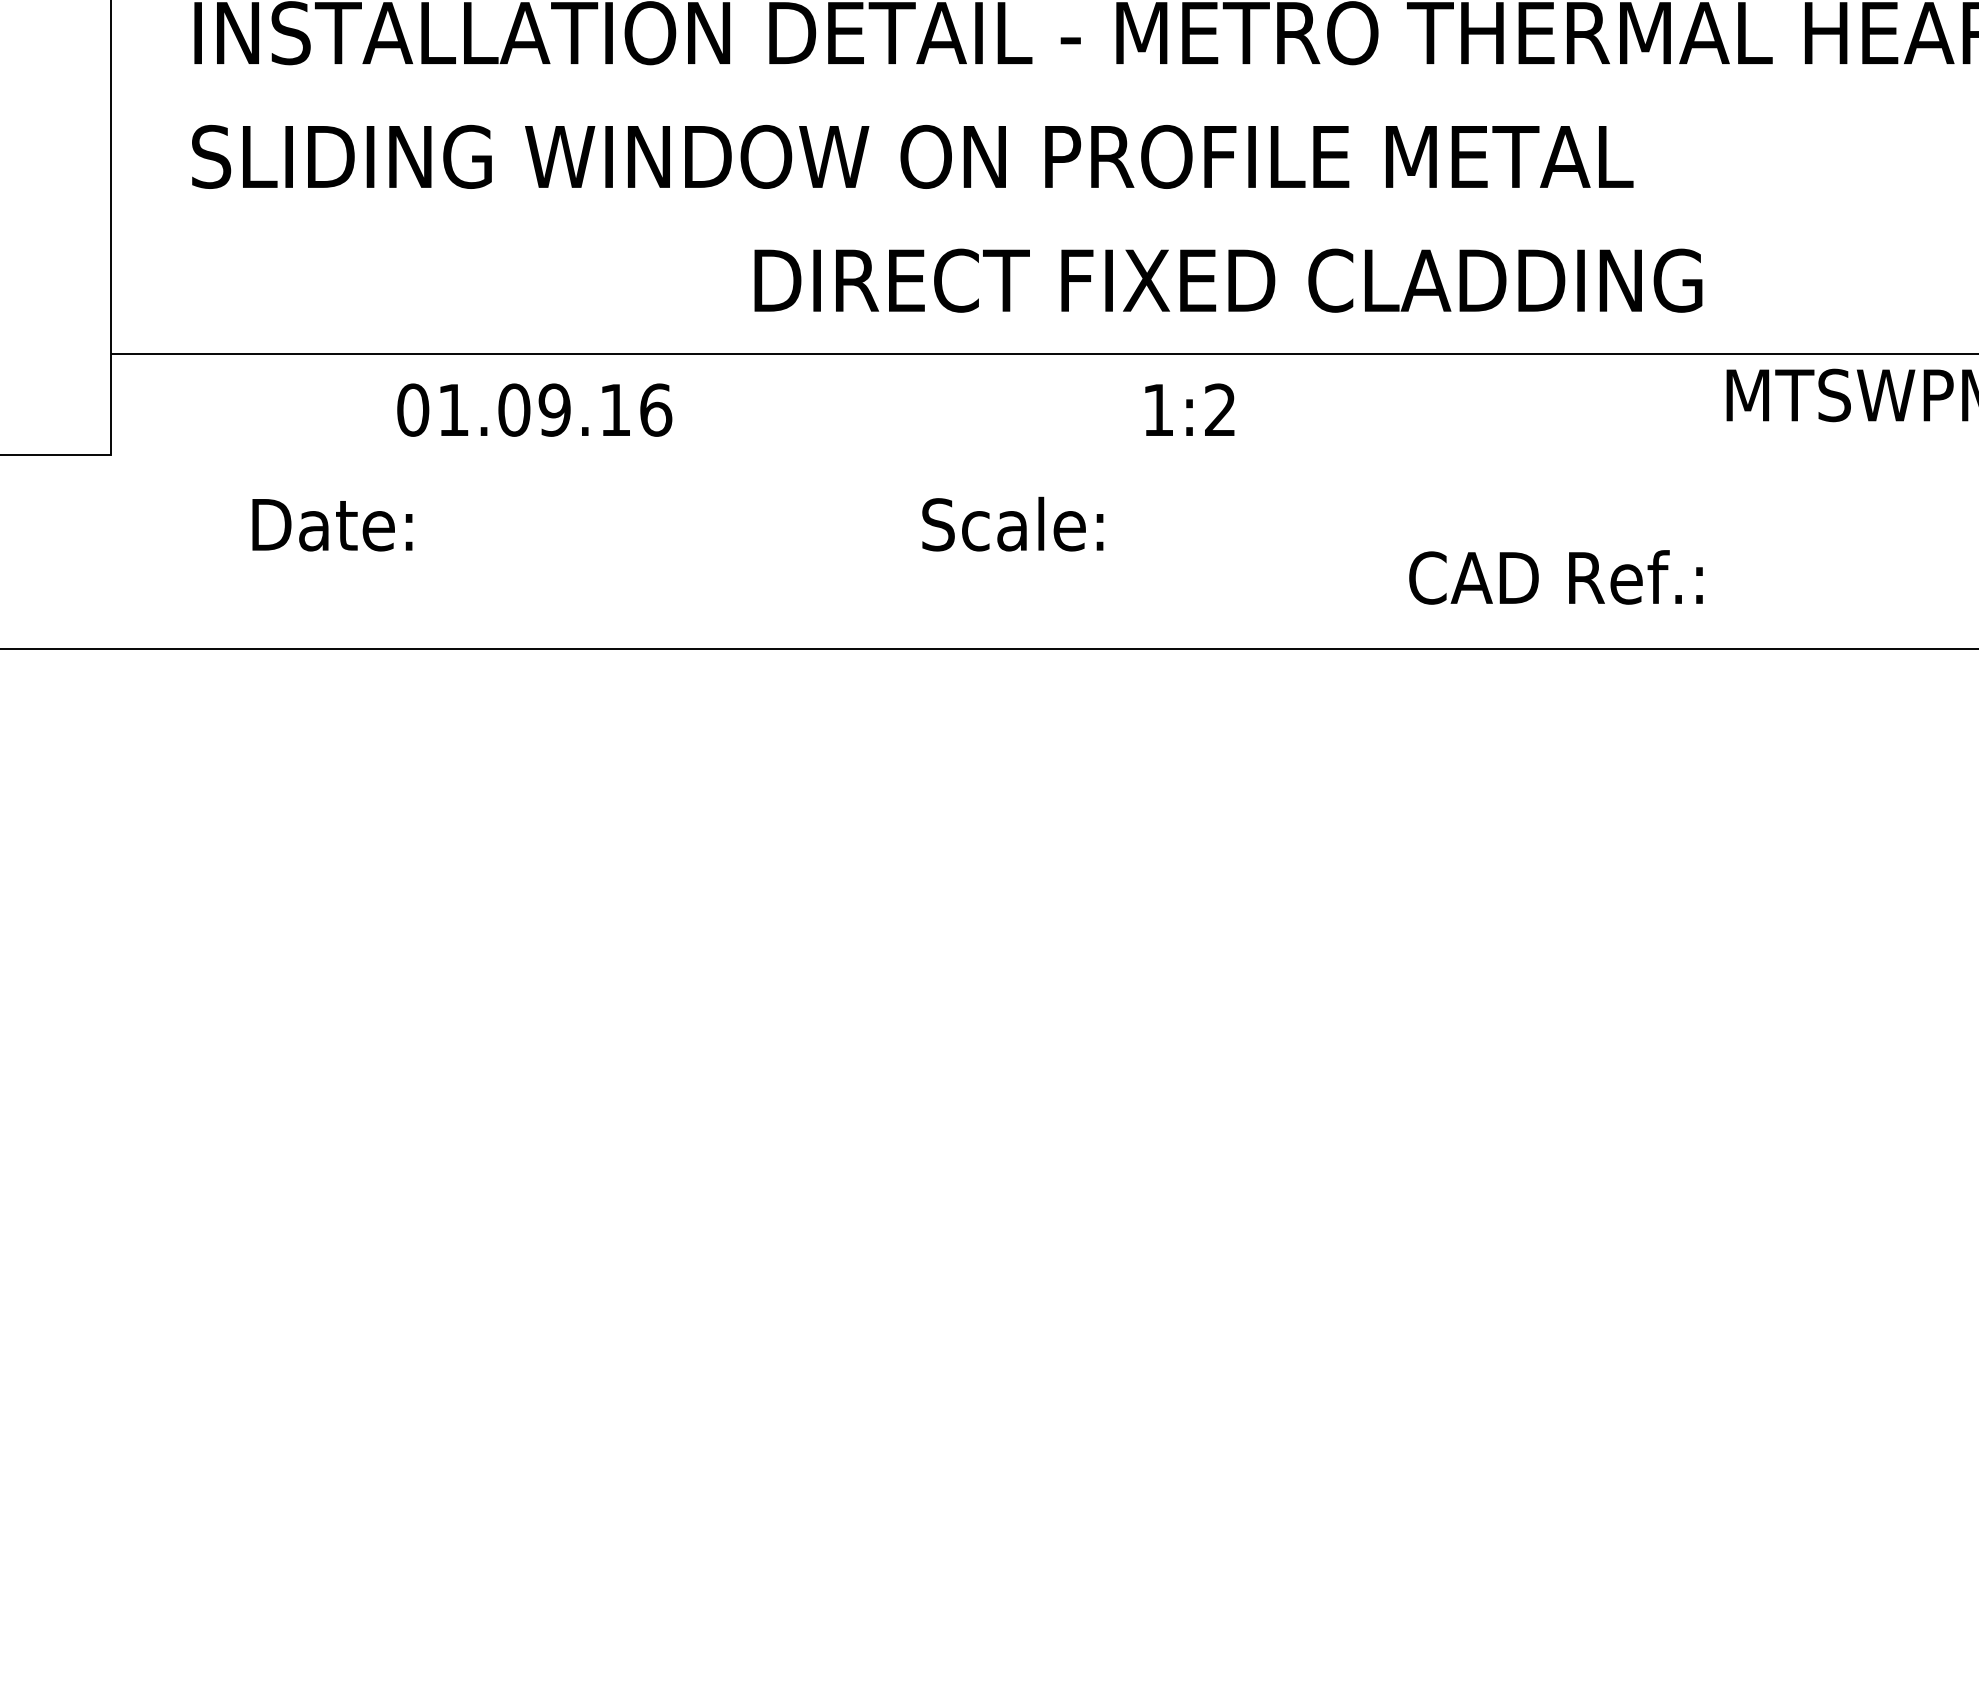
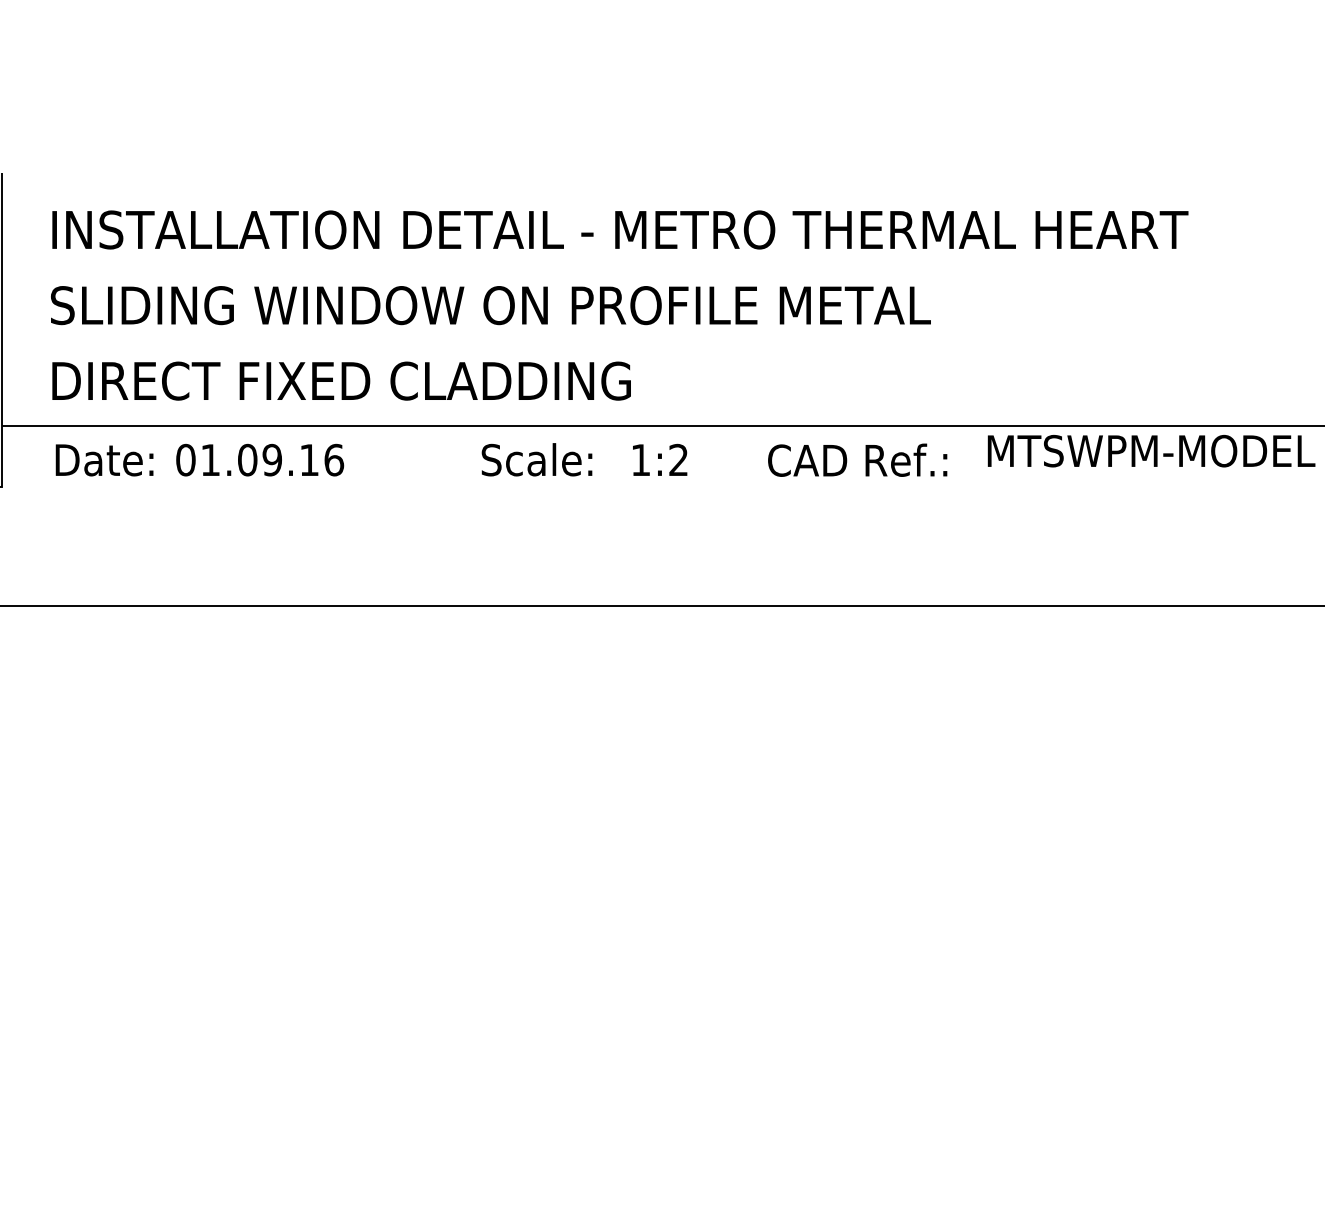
text: (1228, 279) -> (341, 380), moved
text: (1011, 523) -> (536, 459), moved
text: (332, 525) -> (104, 460), moved
text: (1555, 576) -> (857, 459), moved

